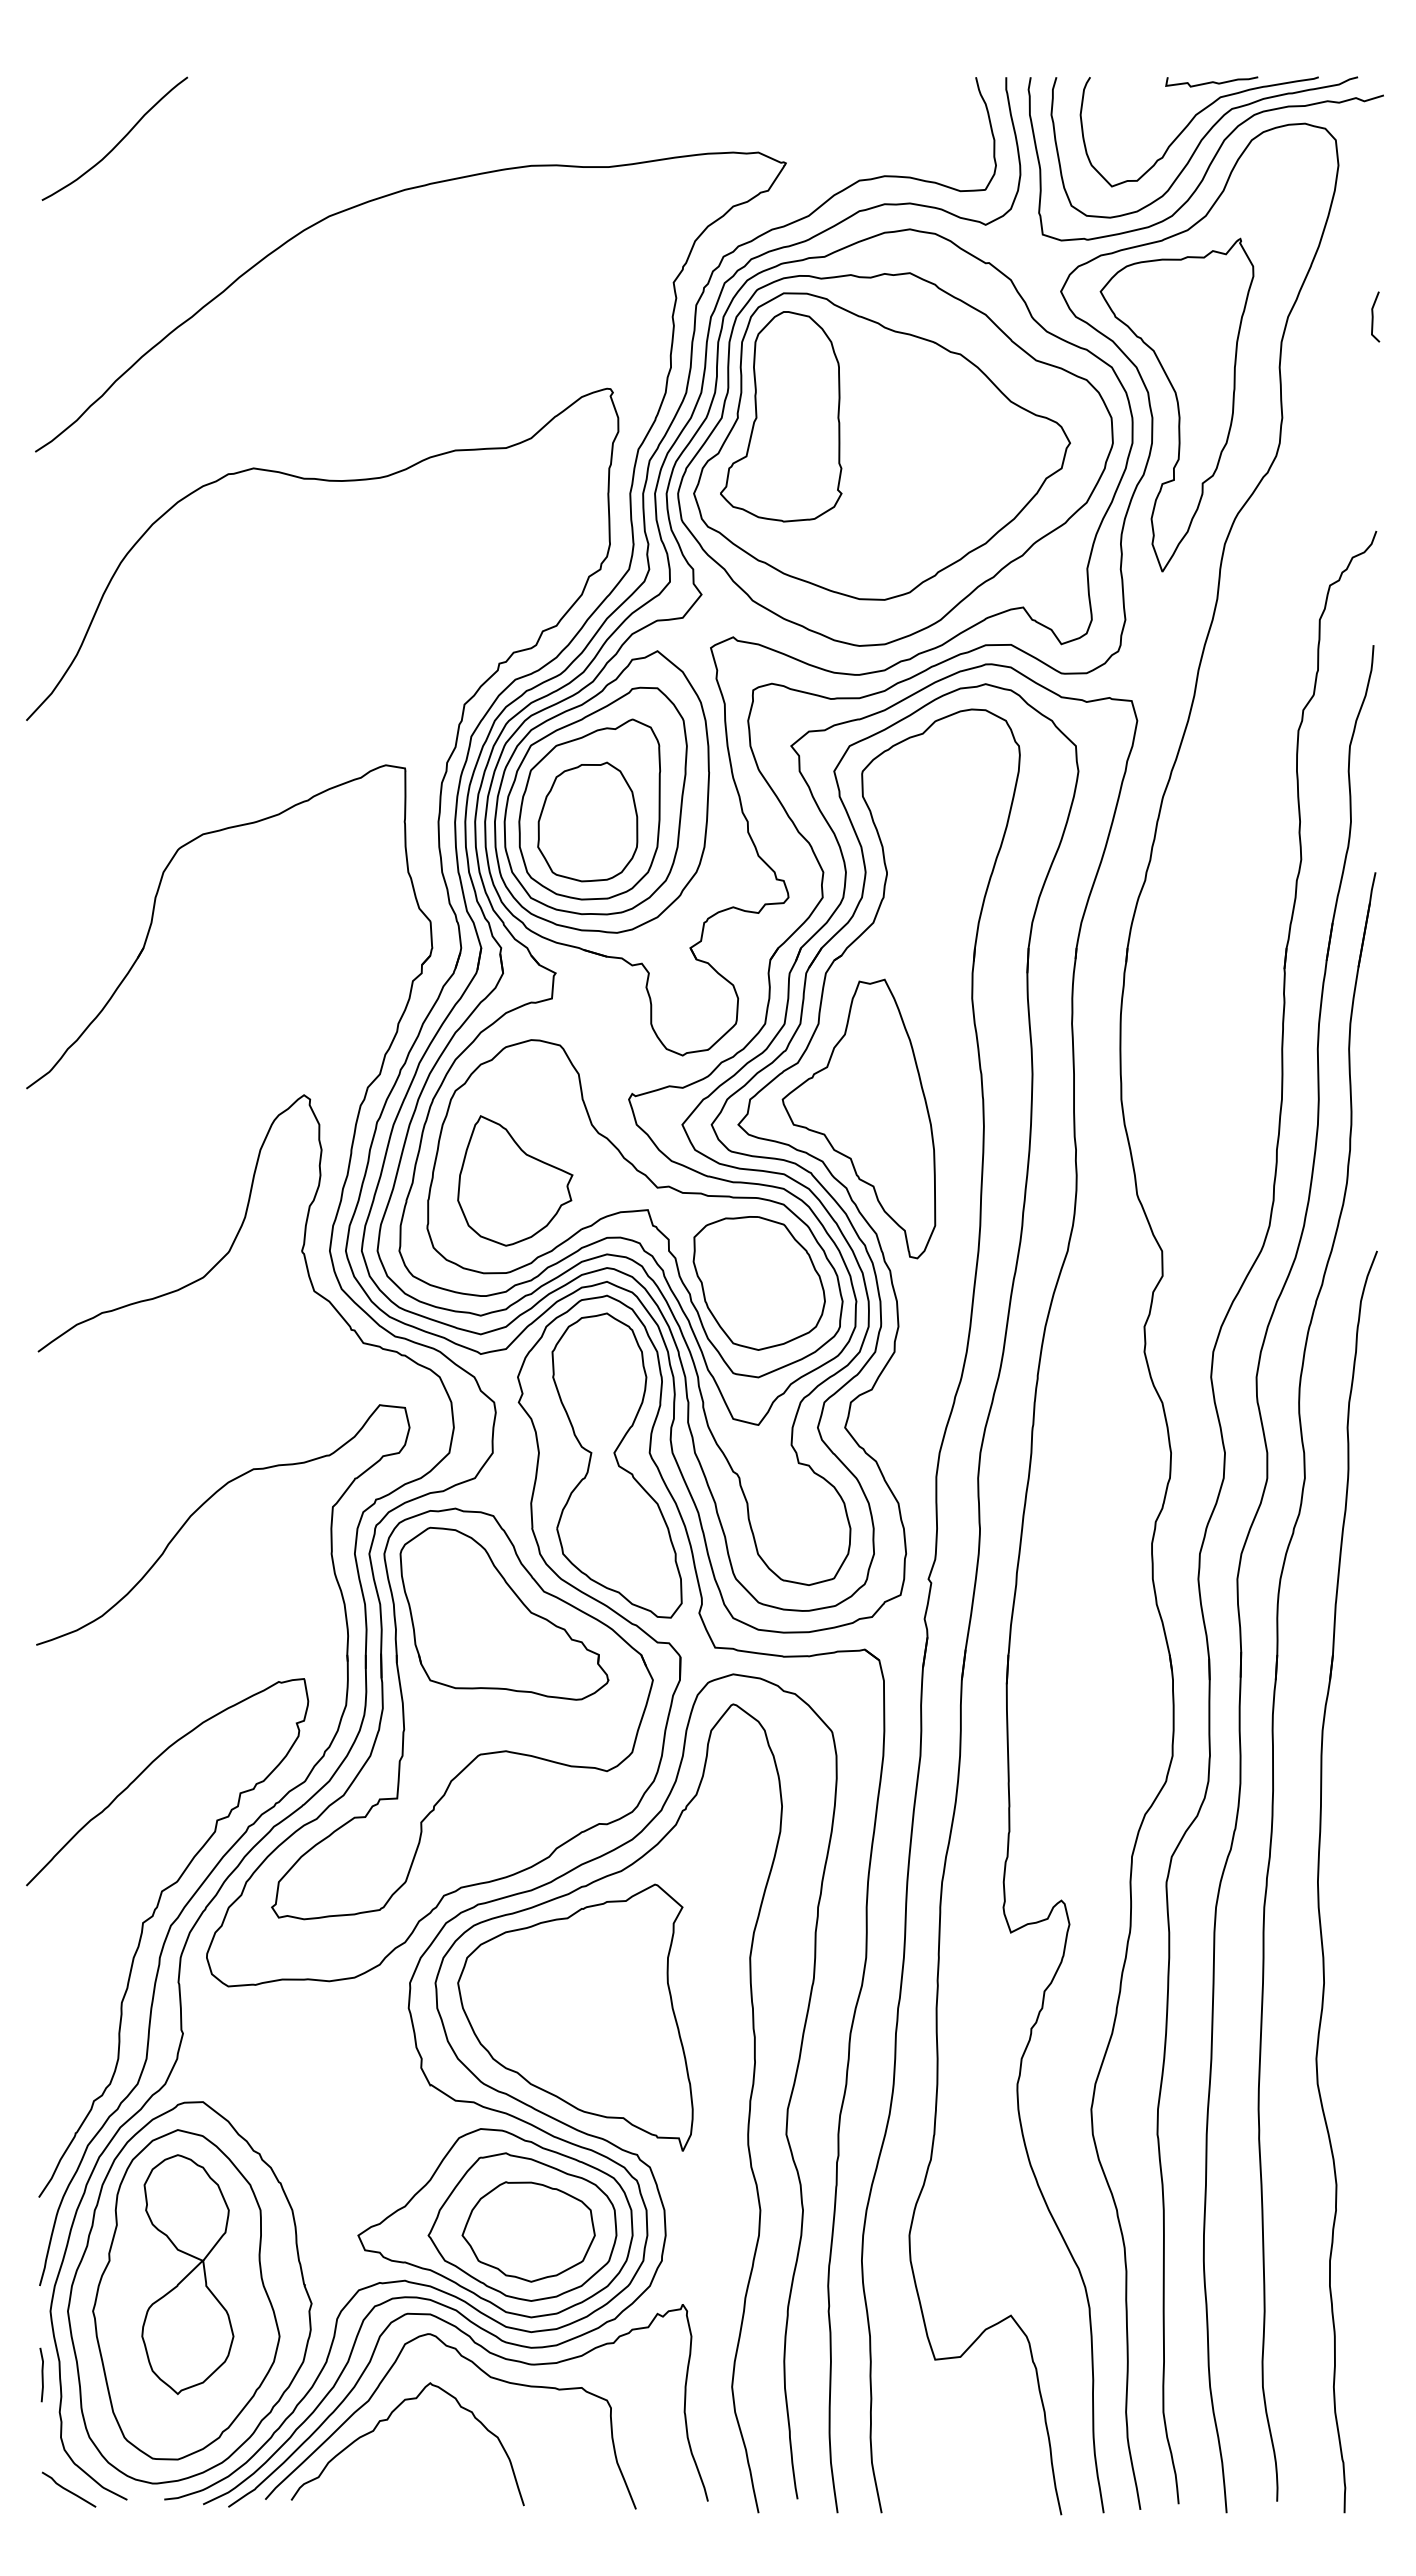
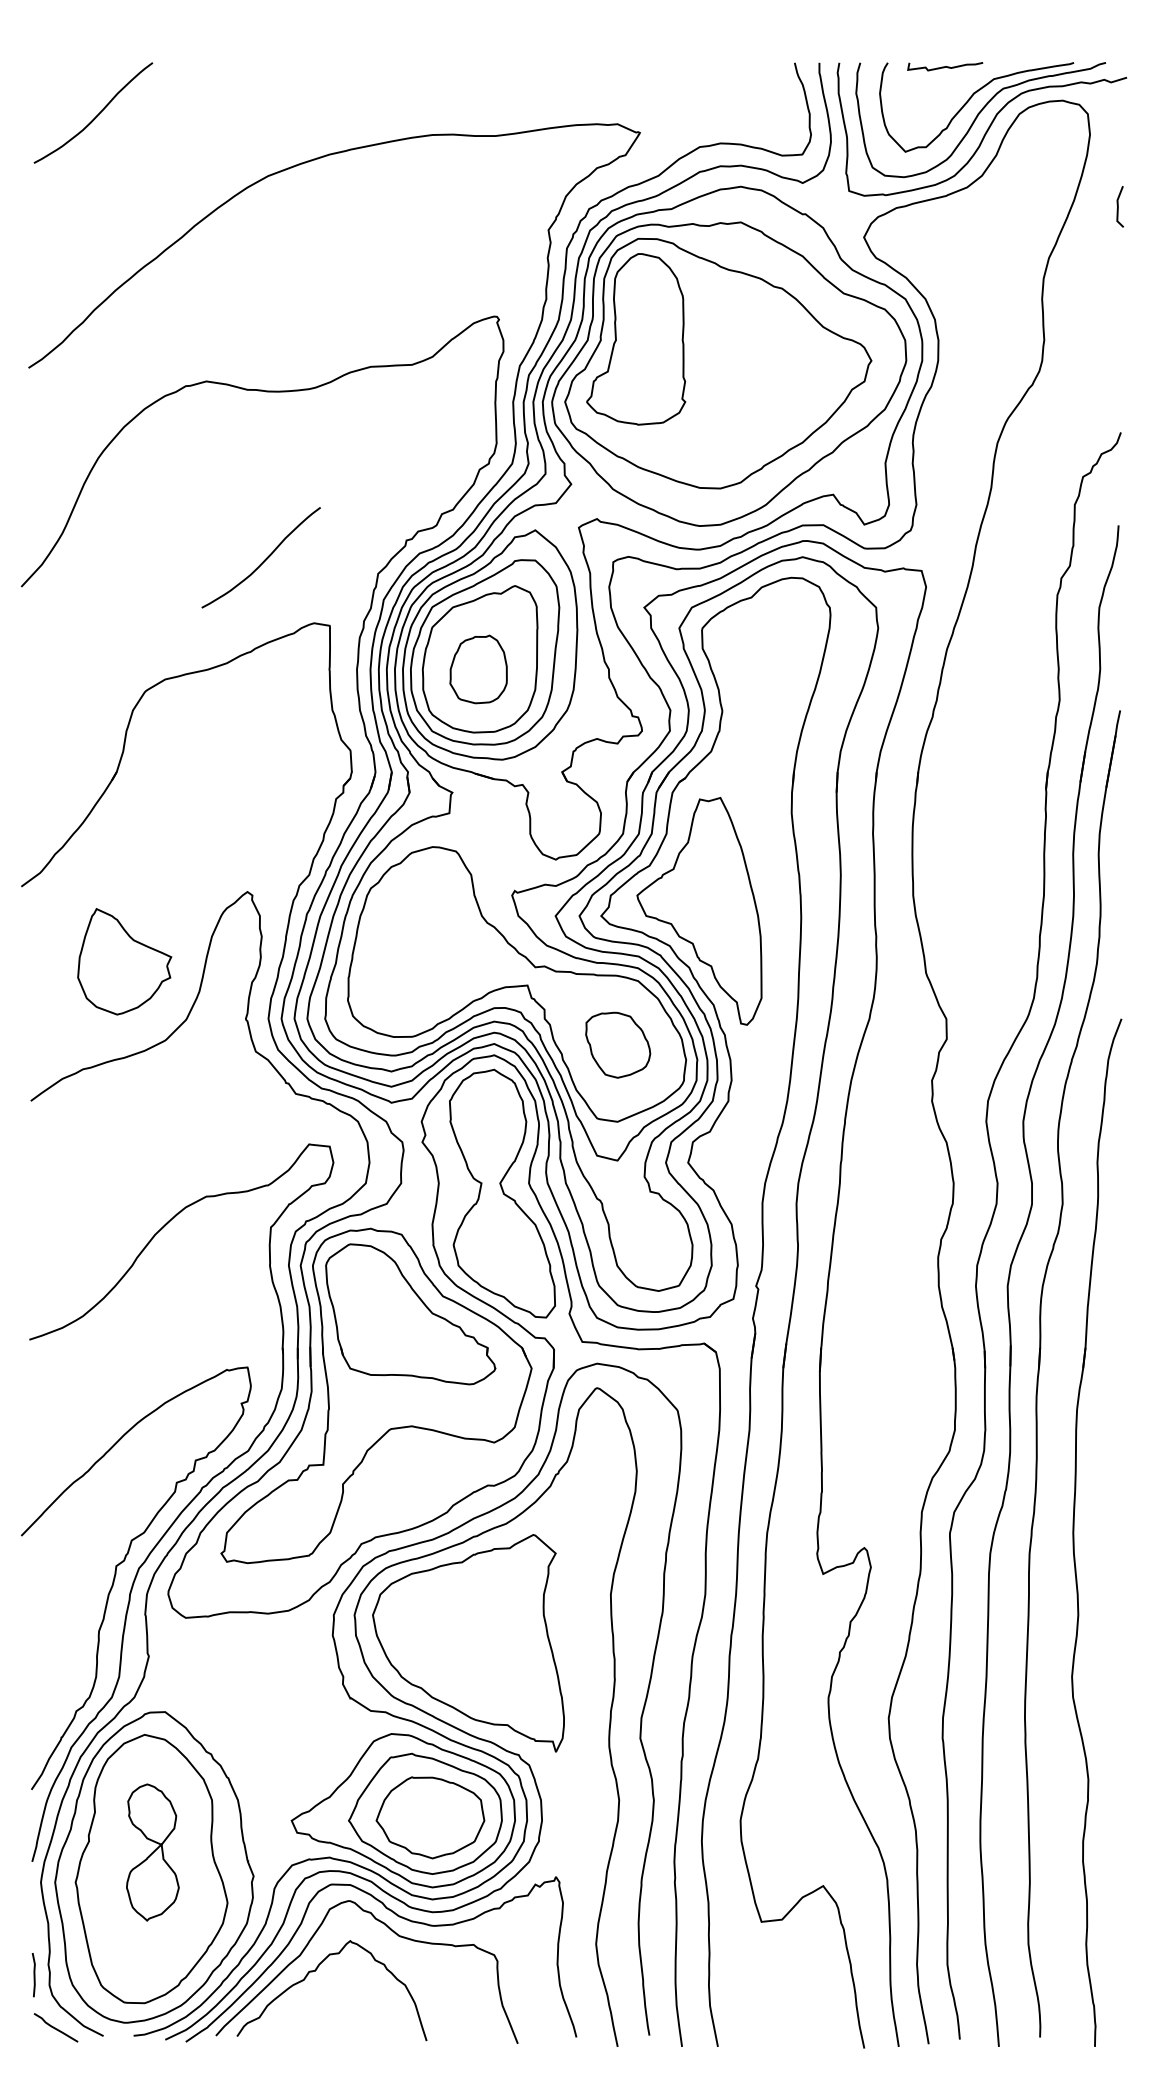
curve: (1211, 81) -> (945, 66), moved
line: (1373, 316) -> (1118, 206), moved
part: (1176, 404) -> (958, 329), removed
curve: (324, 688) -> (264, 560), added
part: (587, 821) -> (478, 669), size x0.7
part: (515, 1180) -> (124, 961), moved
part: (758, 1283) -> (617, 1045), size x0.6
part: (187, 2274) -> (152, 1852), size x0.7
line: (41, 2374) -> (33, 1974), moved

